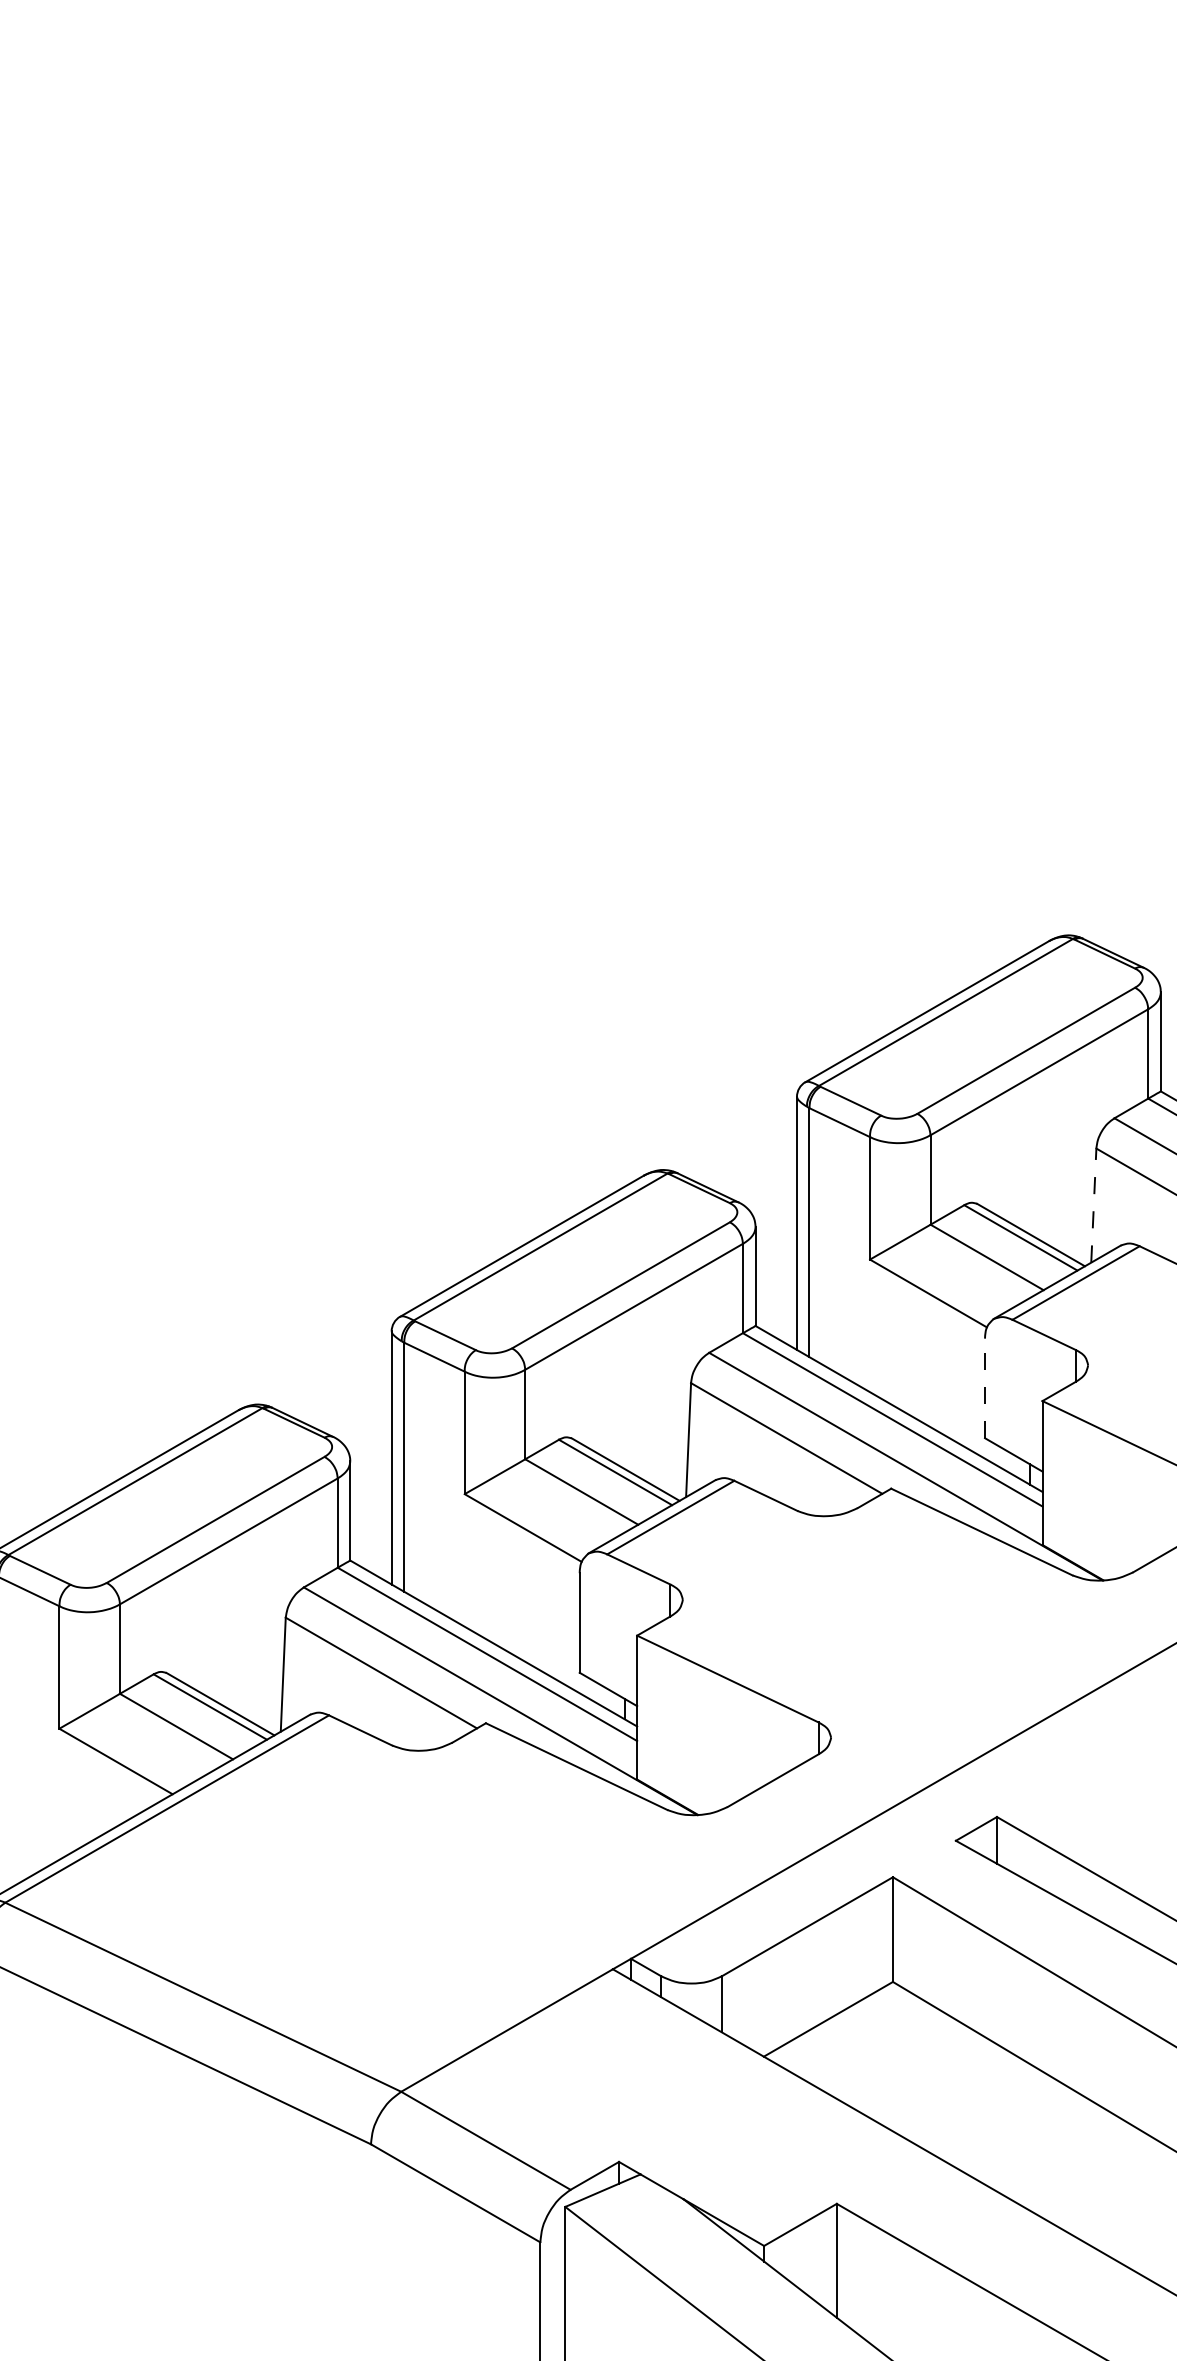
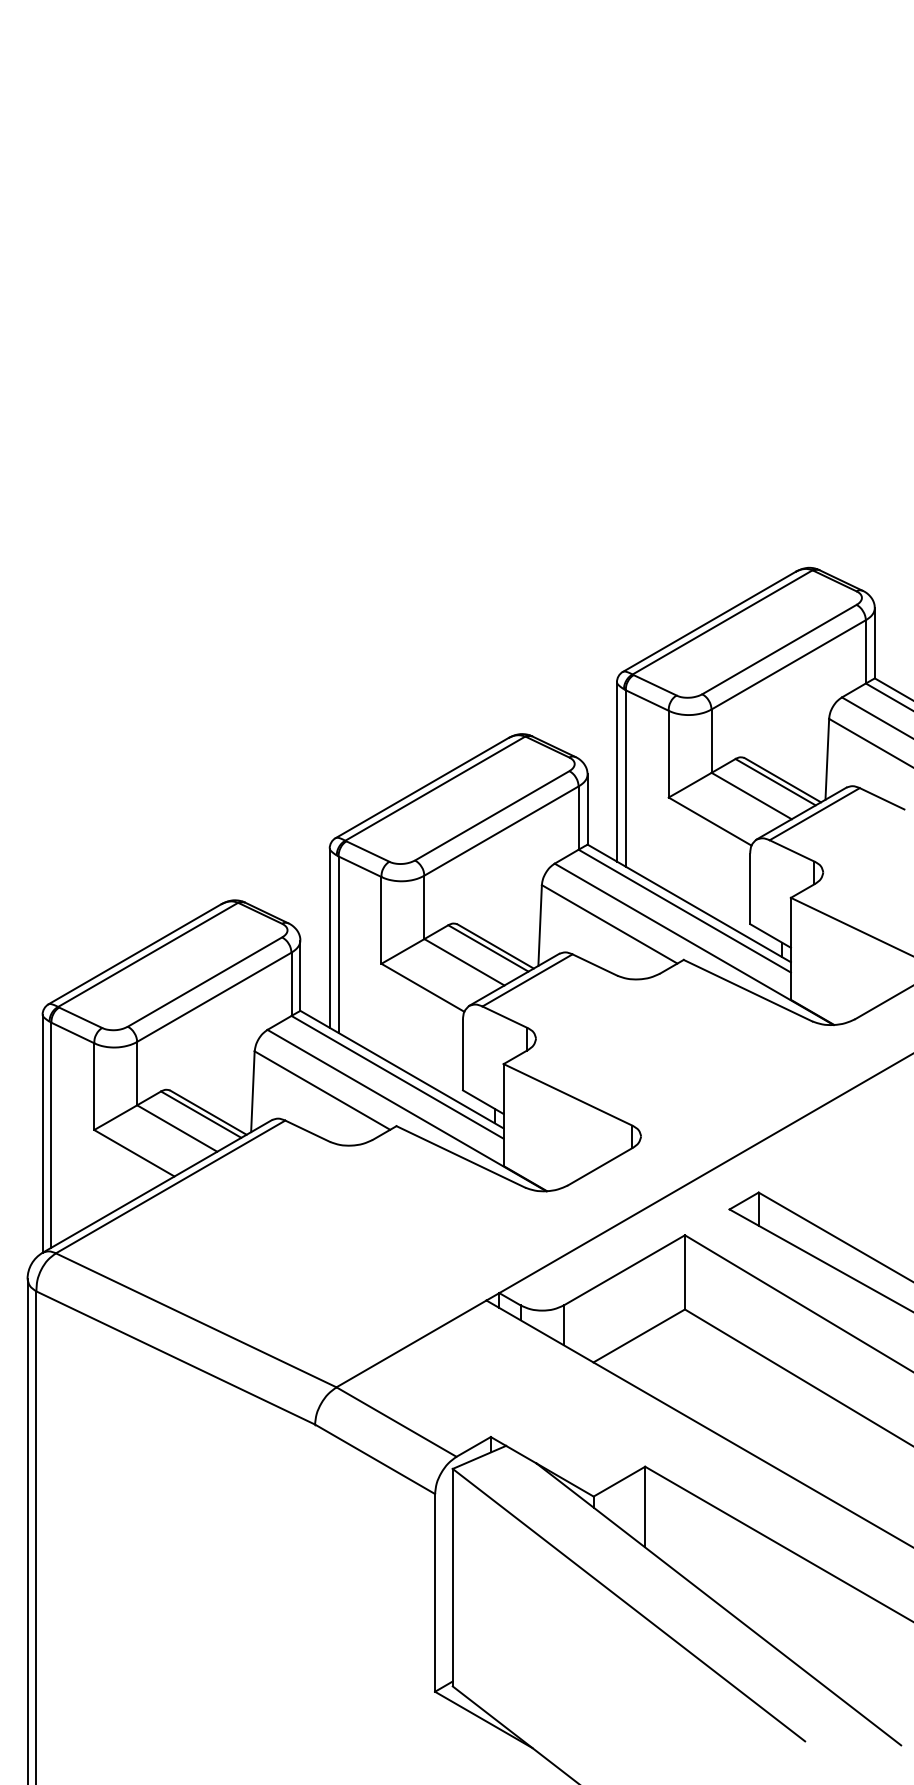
line: (1094, 1204) -> (827, 758), dashed -> solid
line: (985, 1387) -> (750, 888), dashed -> solid

